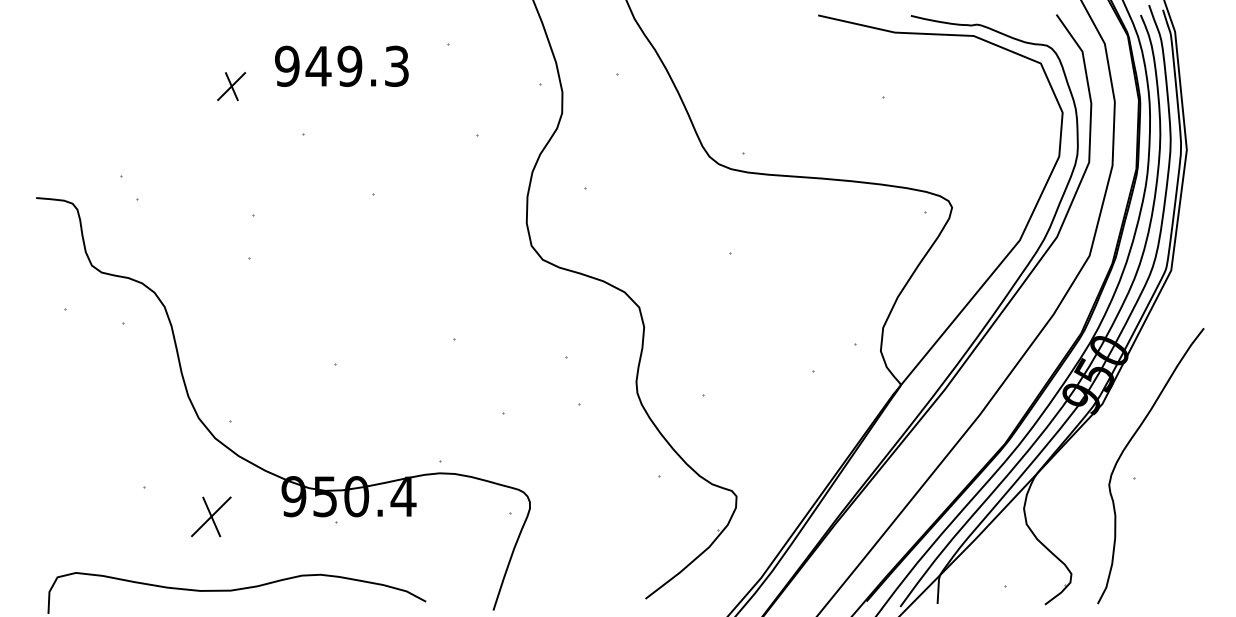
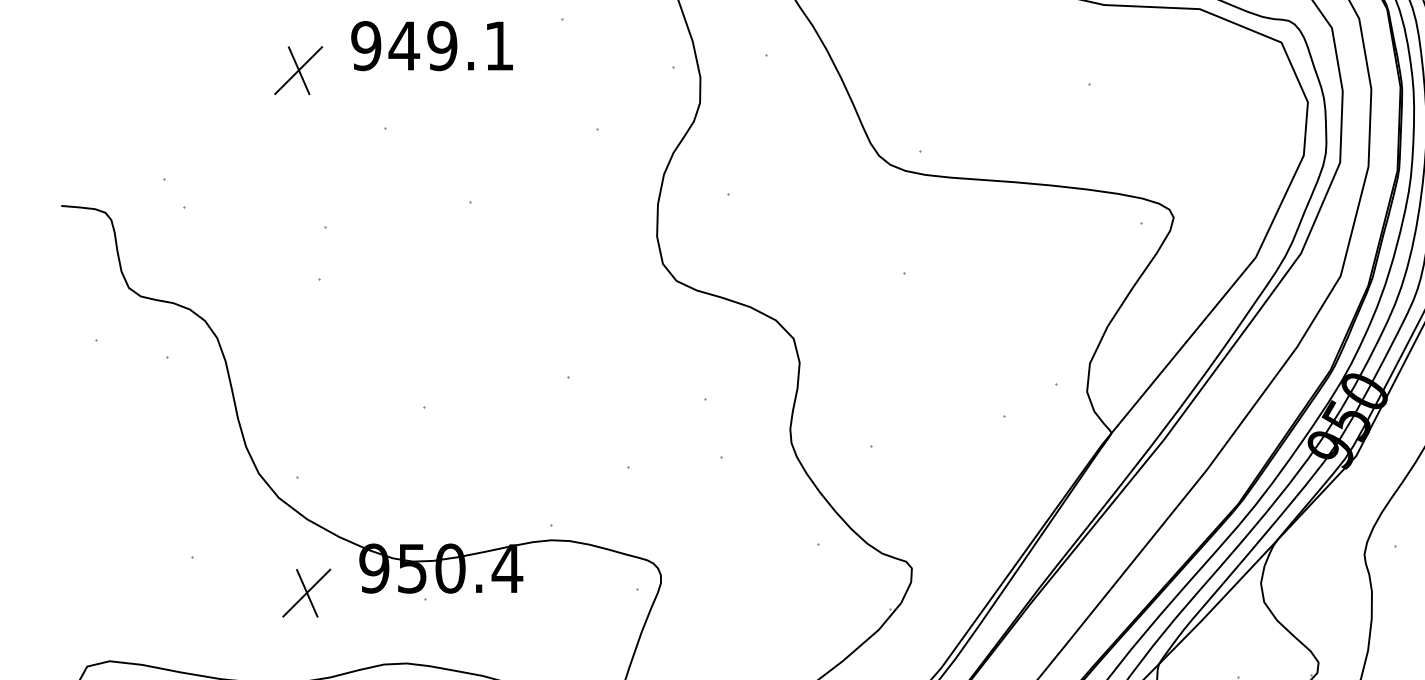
text: (396, 65) -> (498, 44), 949.3 -> 949.1
part: (231, 86) -> (298, 70), size x1.43
part: (211, 516) -> (306, 592), moved

